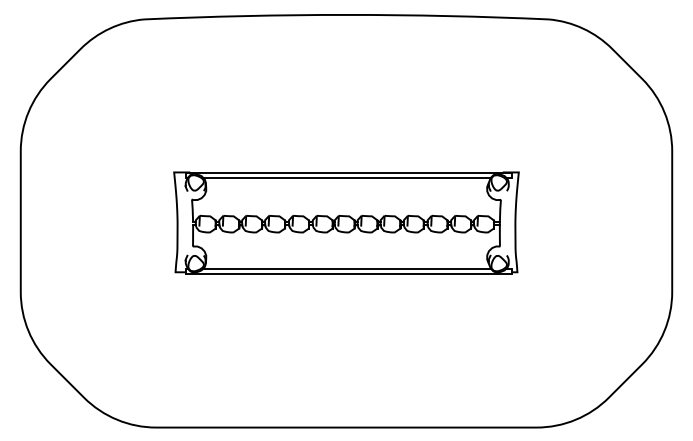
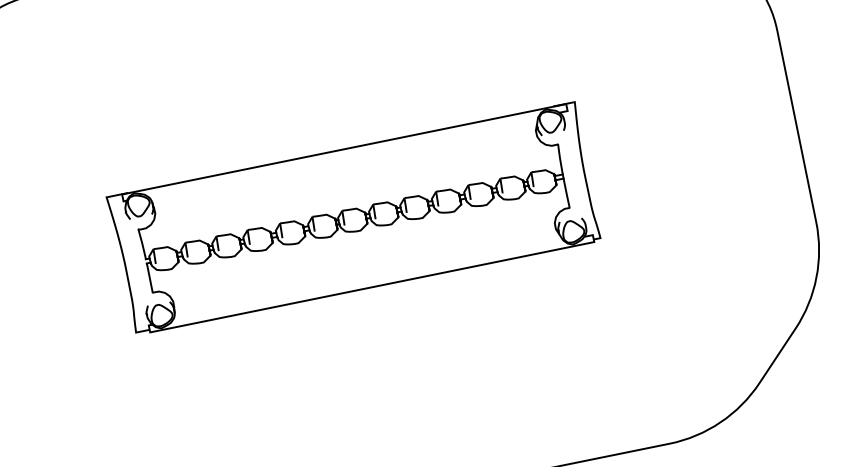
line: (346, 177) -> (342, 156), removed
line: (346, 269) -> (367, 281), removed

